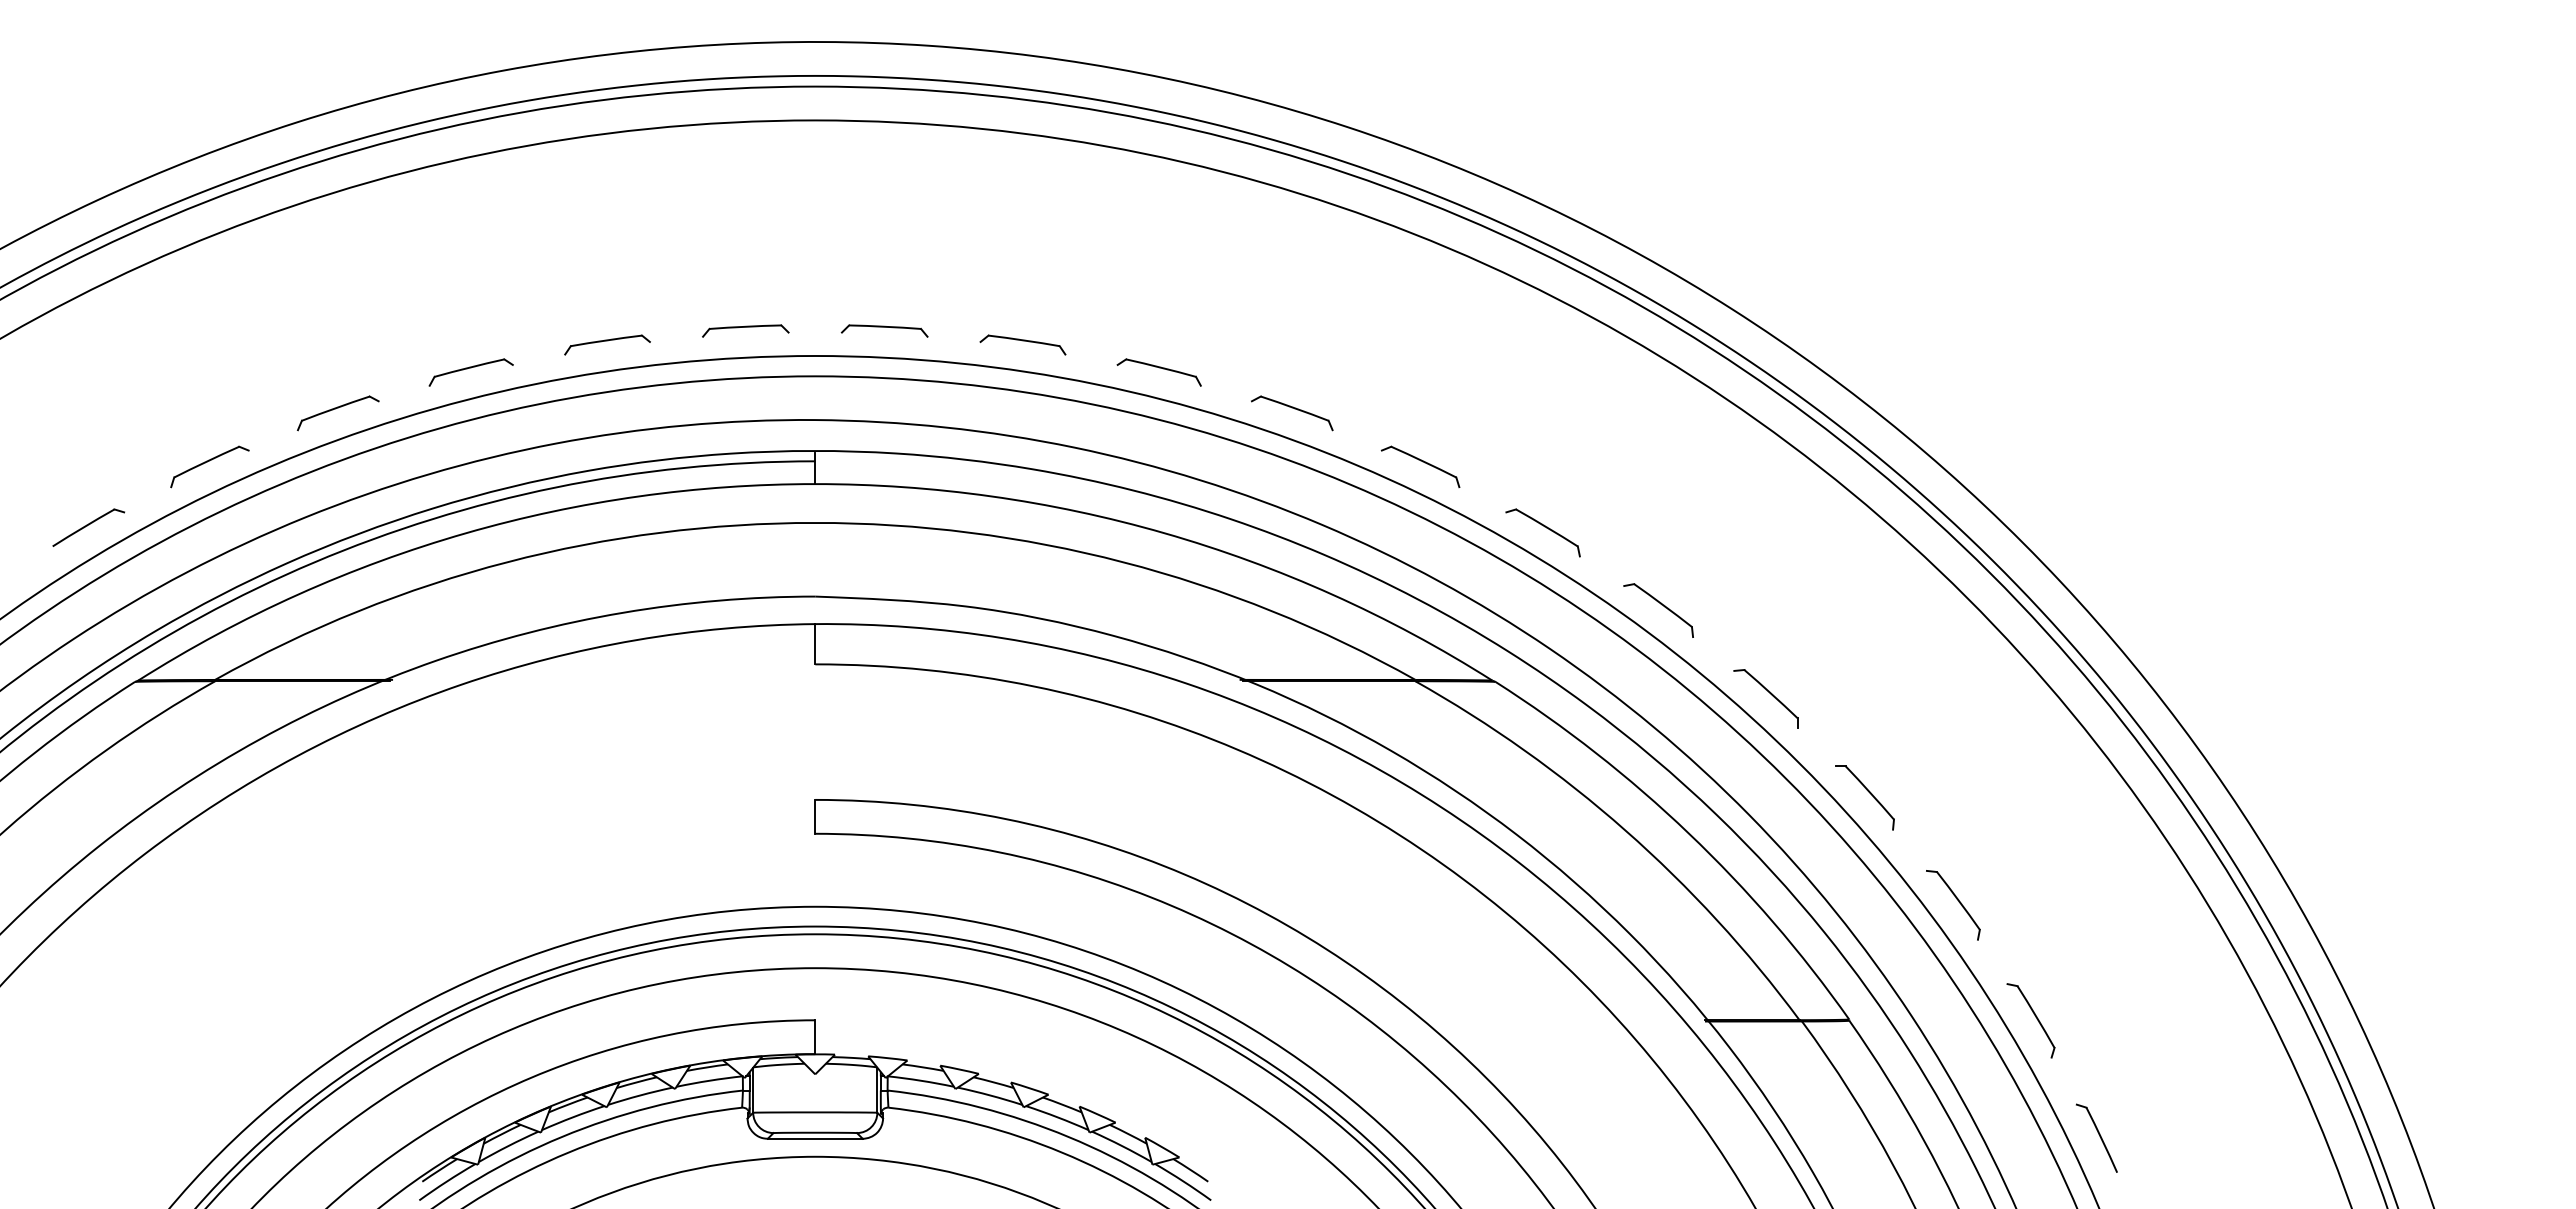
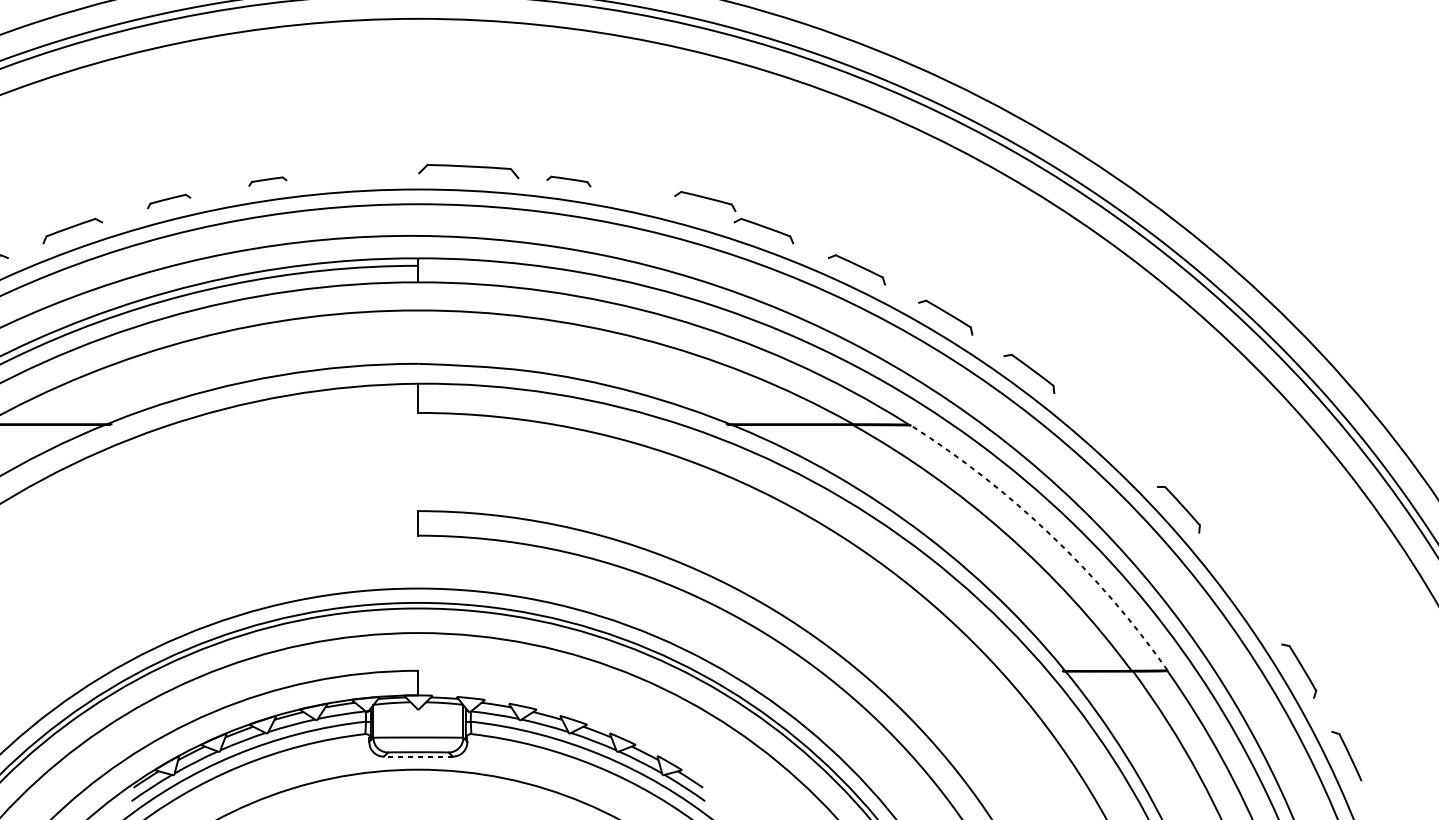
part: (745, 330) -> (367, 171), removed
part: (884, 330) -> (468, 171), size x1.6
part: (607, 344) -> (267, 181), size x0.6
part: (1022, 344) -> (568, 181), size x0.7
part: (470, 372) -> (168, 201), size x0.7
part: (1158, 372) -> (704, 201), moved
part: (1769, 693) -> (1109, 434), removed
arc: (1688, 833) -> (1051, 535), solid -> dashed
part: (1953, 905) -> (1243, 587), removed
line: (814, 1138) -> (417, 756), solid -> dashed

